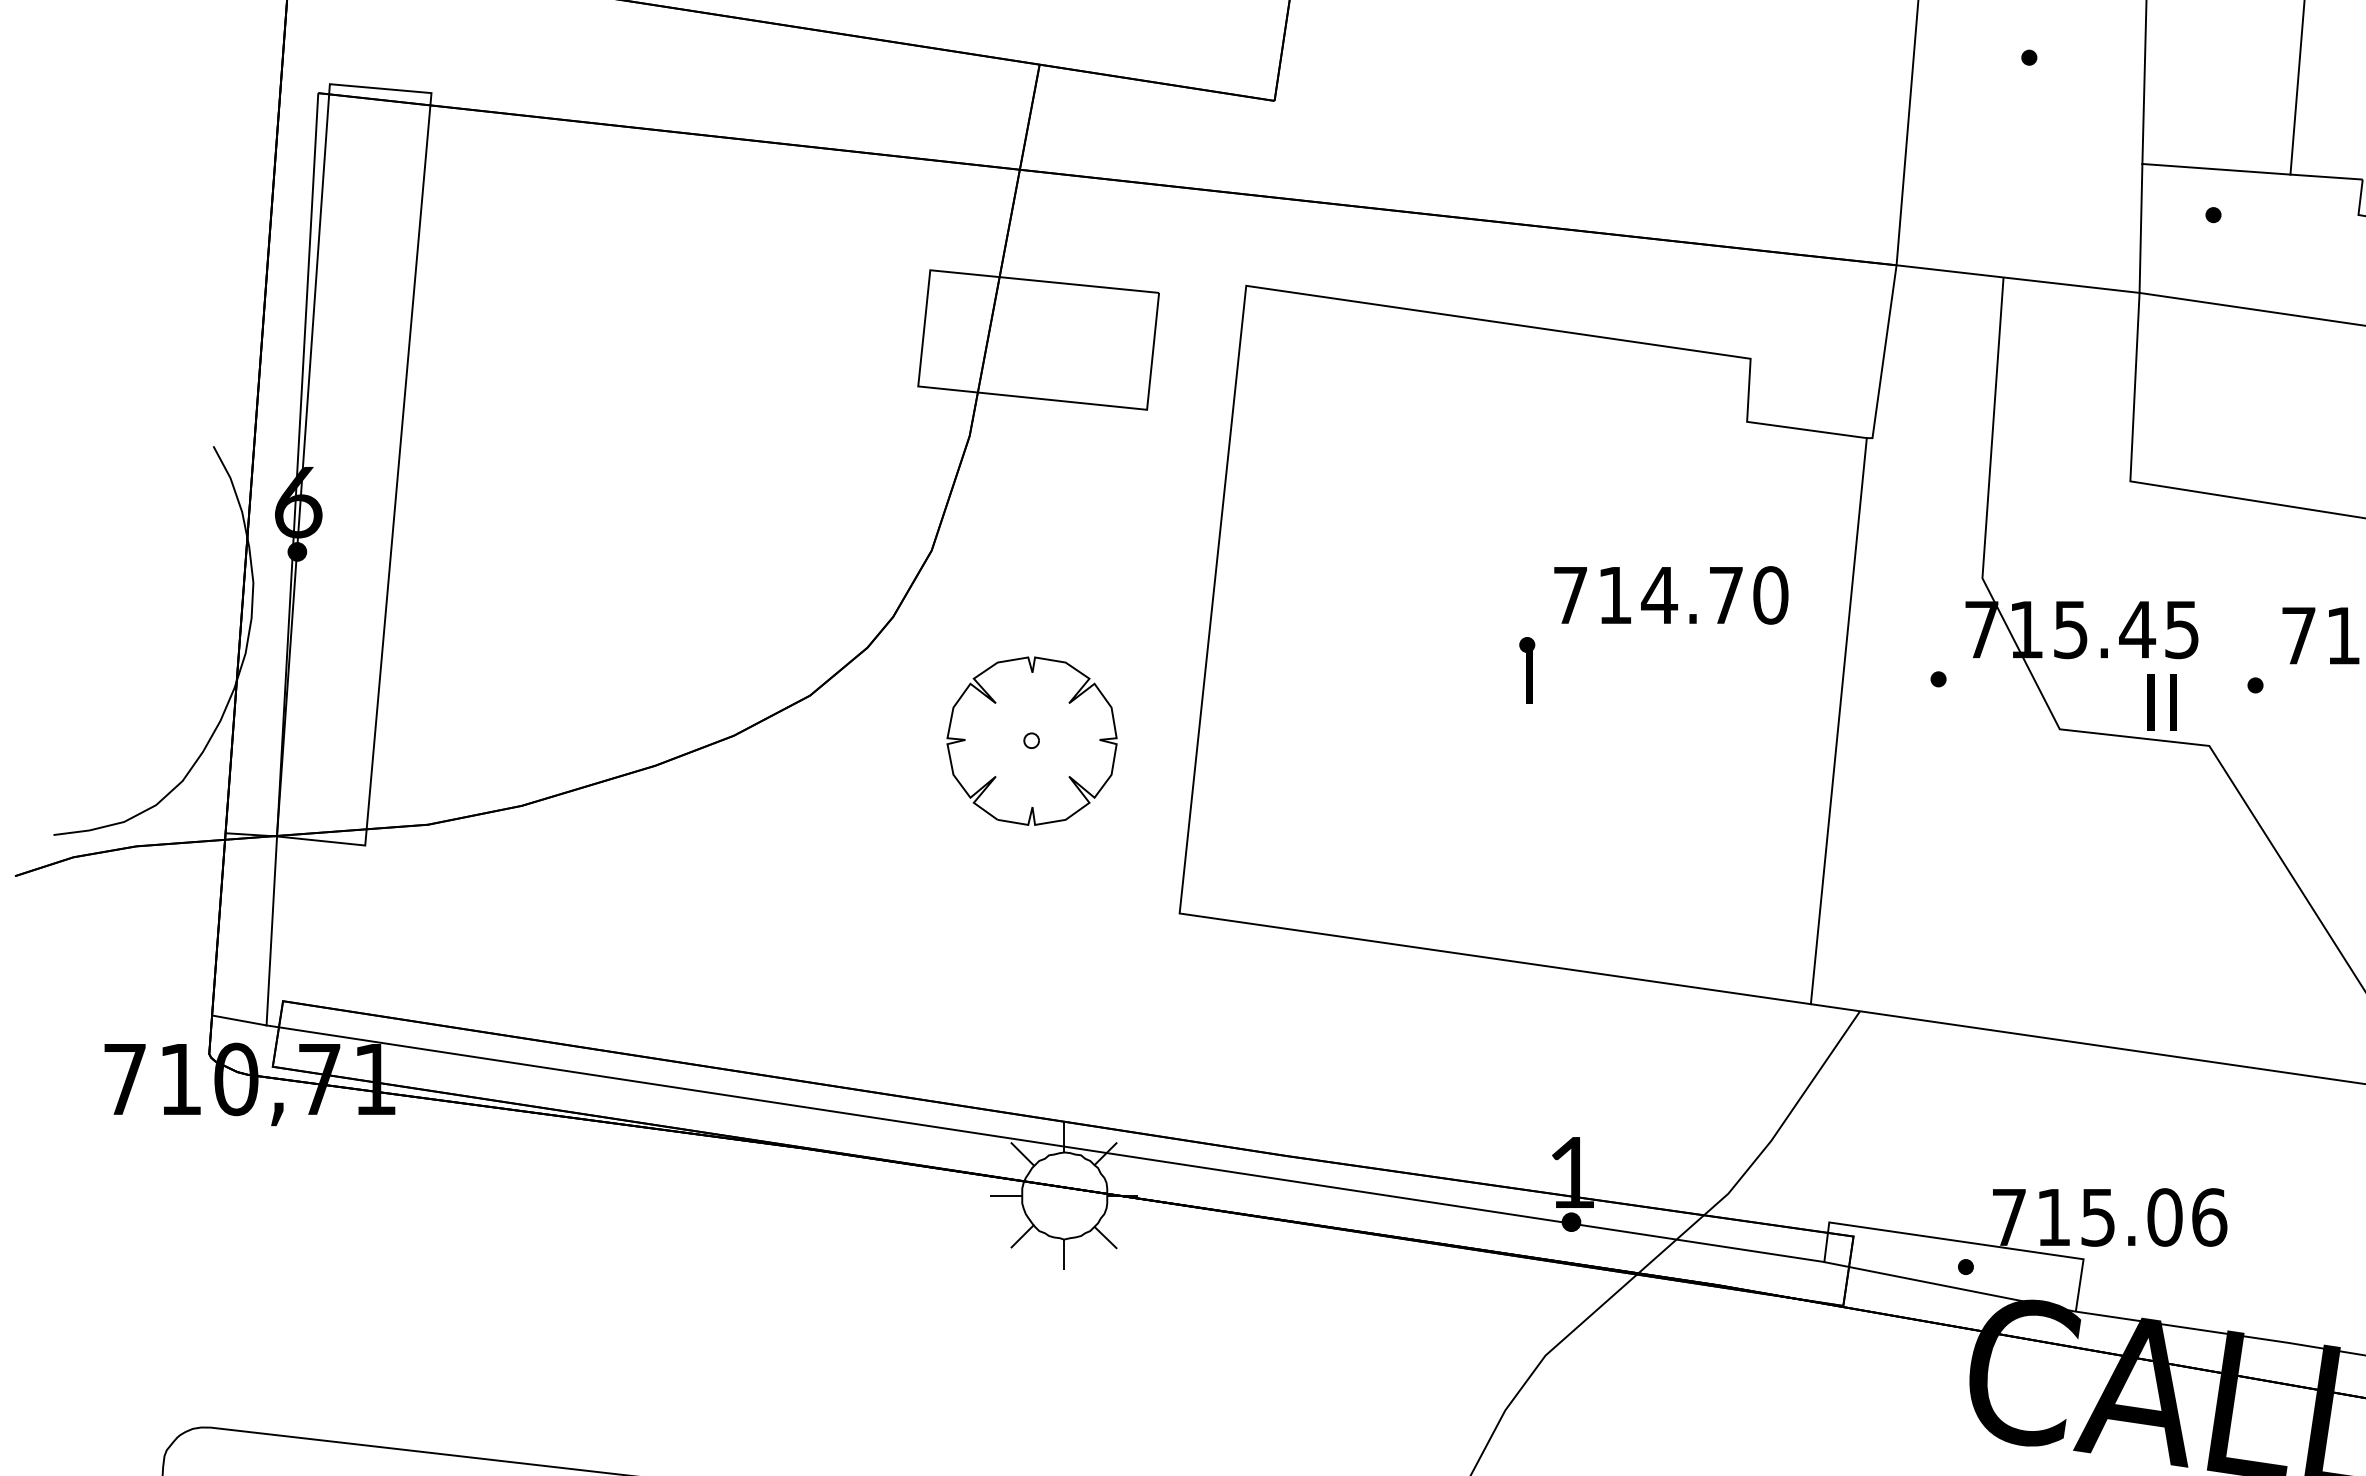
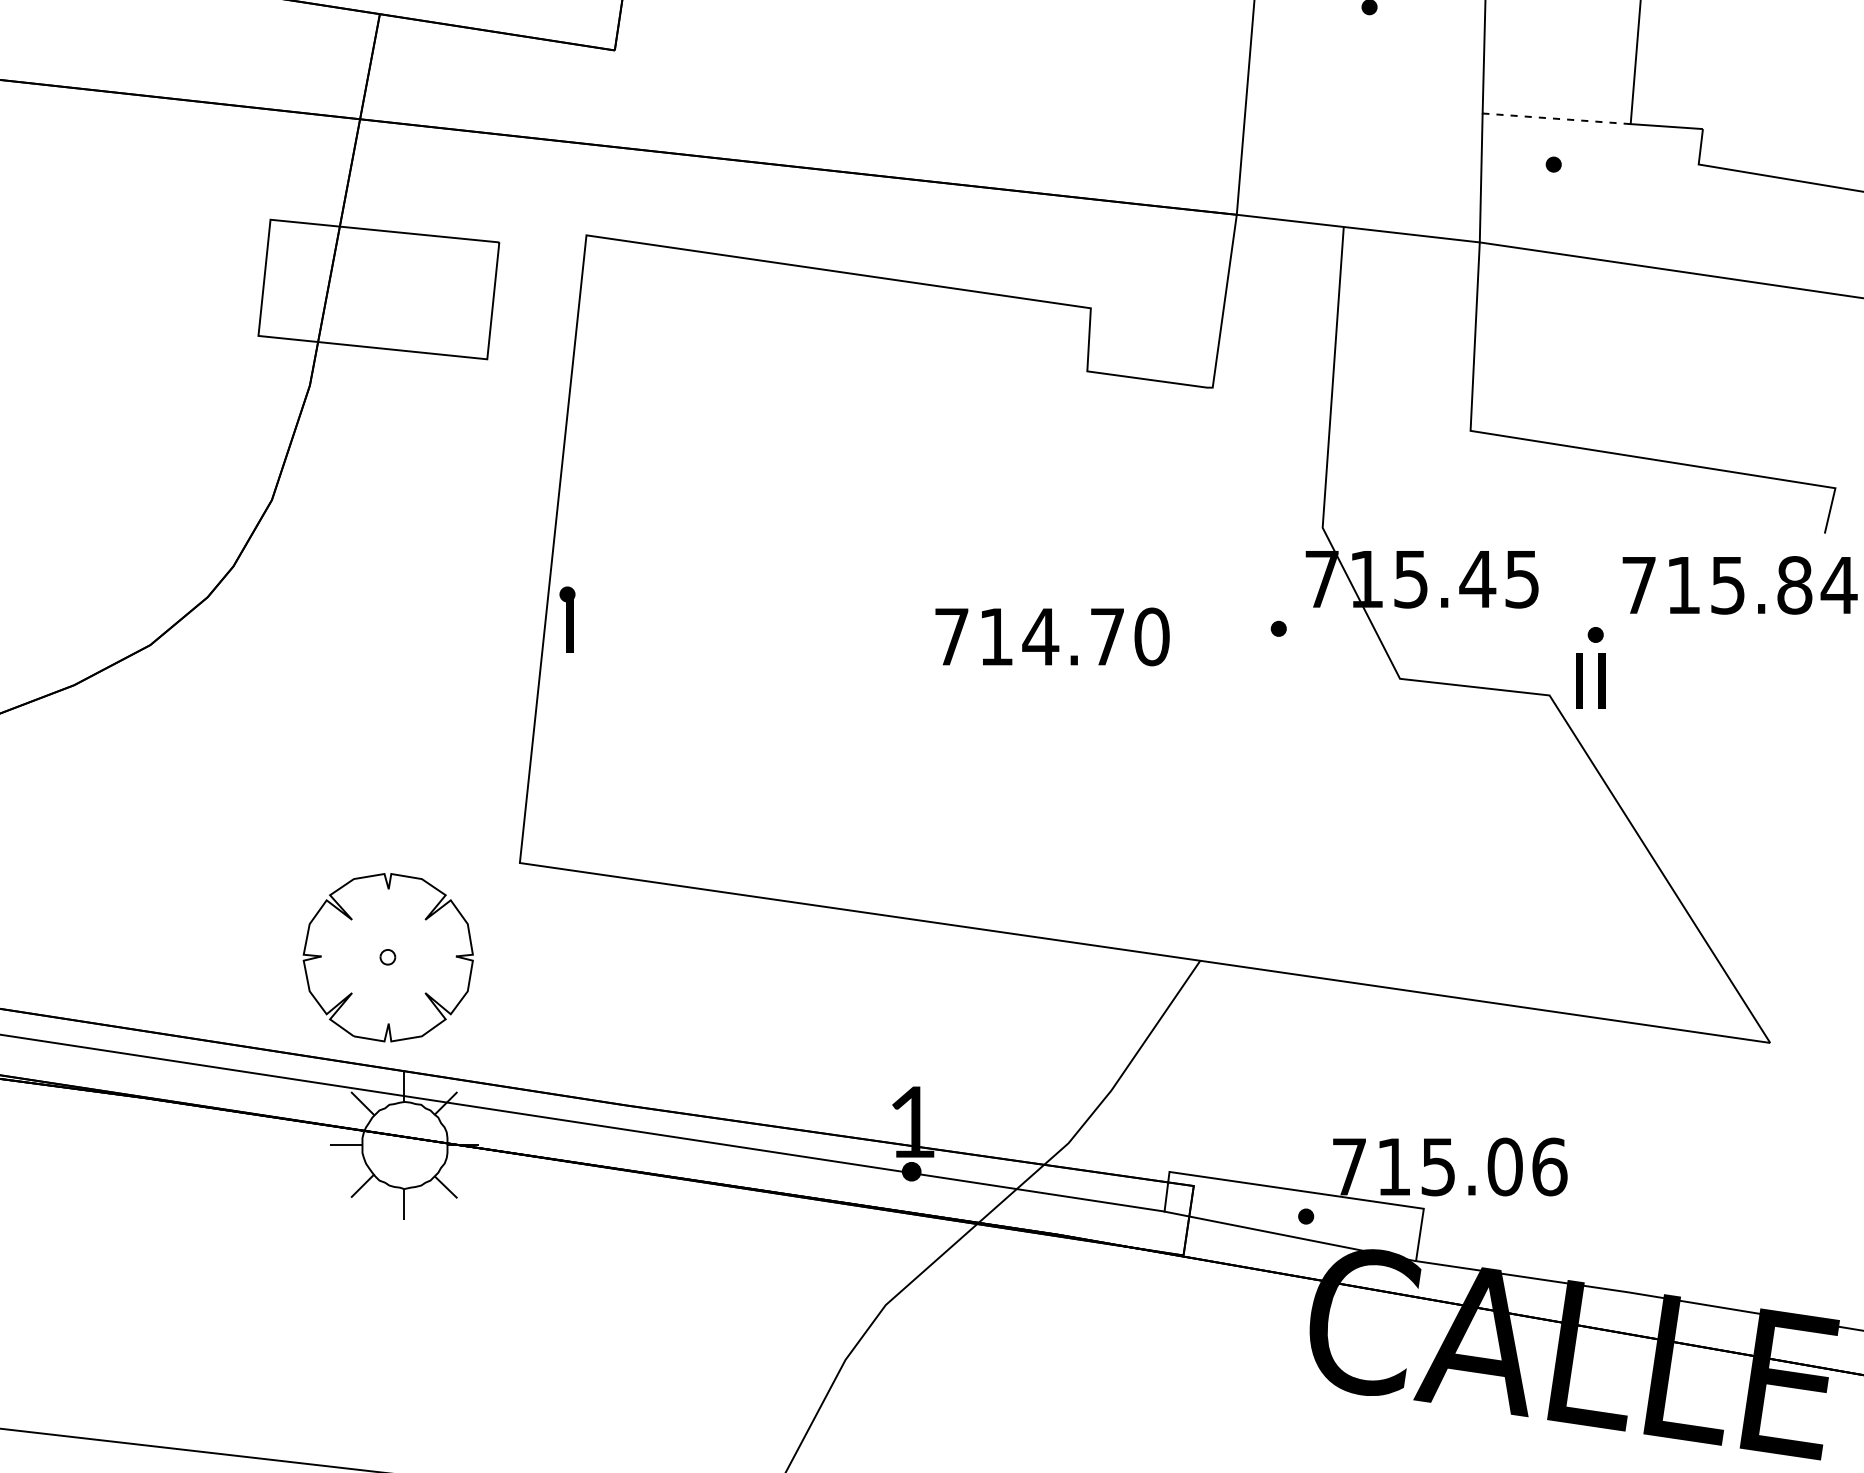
line: (2215, 169) -> (1555, 119), solid -> dashed
text: (1671, 595) -> (1052, 637), moved
part: (1527, 670) -> (567, 620), moved
text: (2161, 702) -> (1589, 681), moved
line: (1838, 721) -> (1178, 671), removed
part: (1031, 740) -> (387, 957), moved

